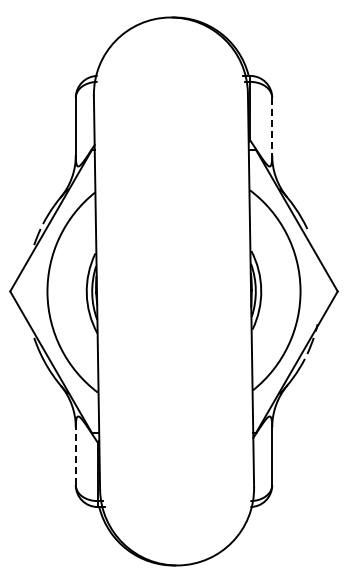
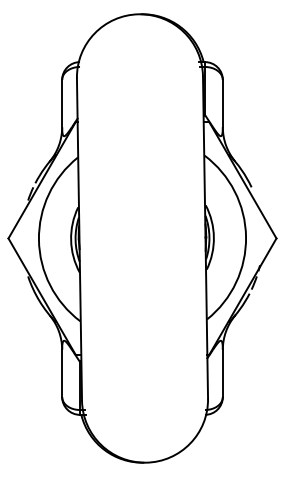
line: (272, 126) -> (223, 103), dashed -> solid
line: (75, 456) -> (61, 373), dashed -> solid

